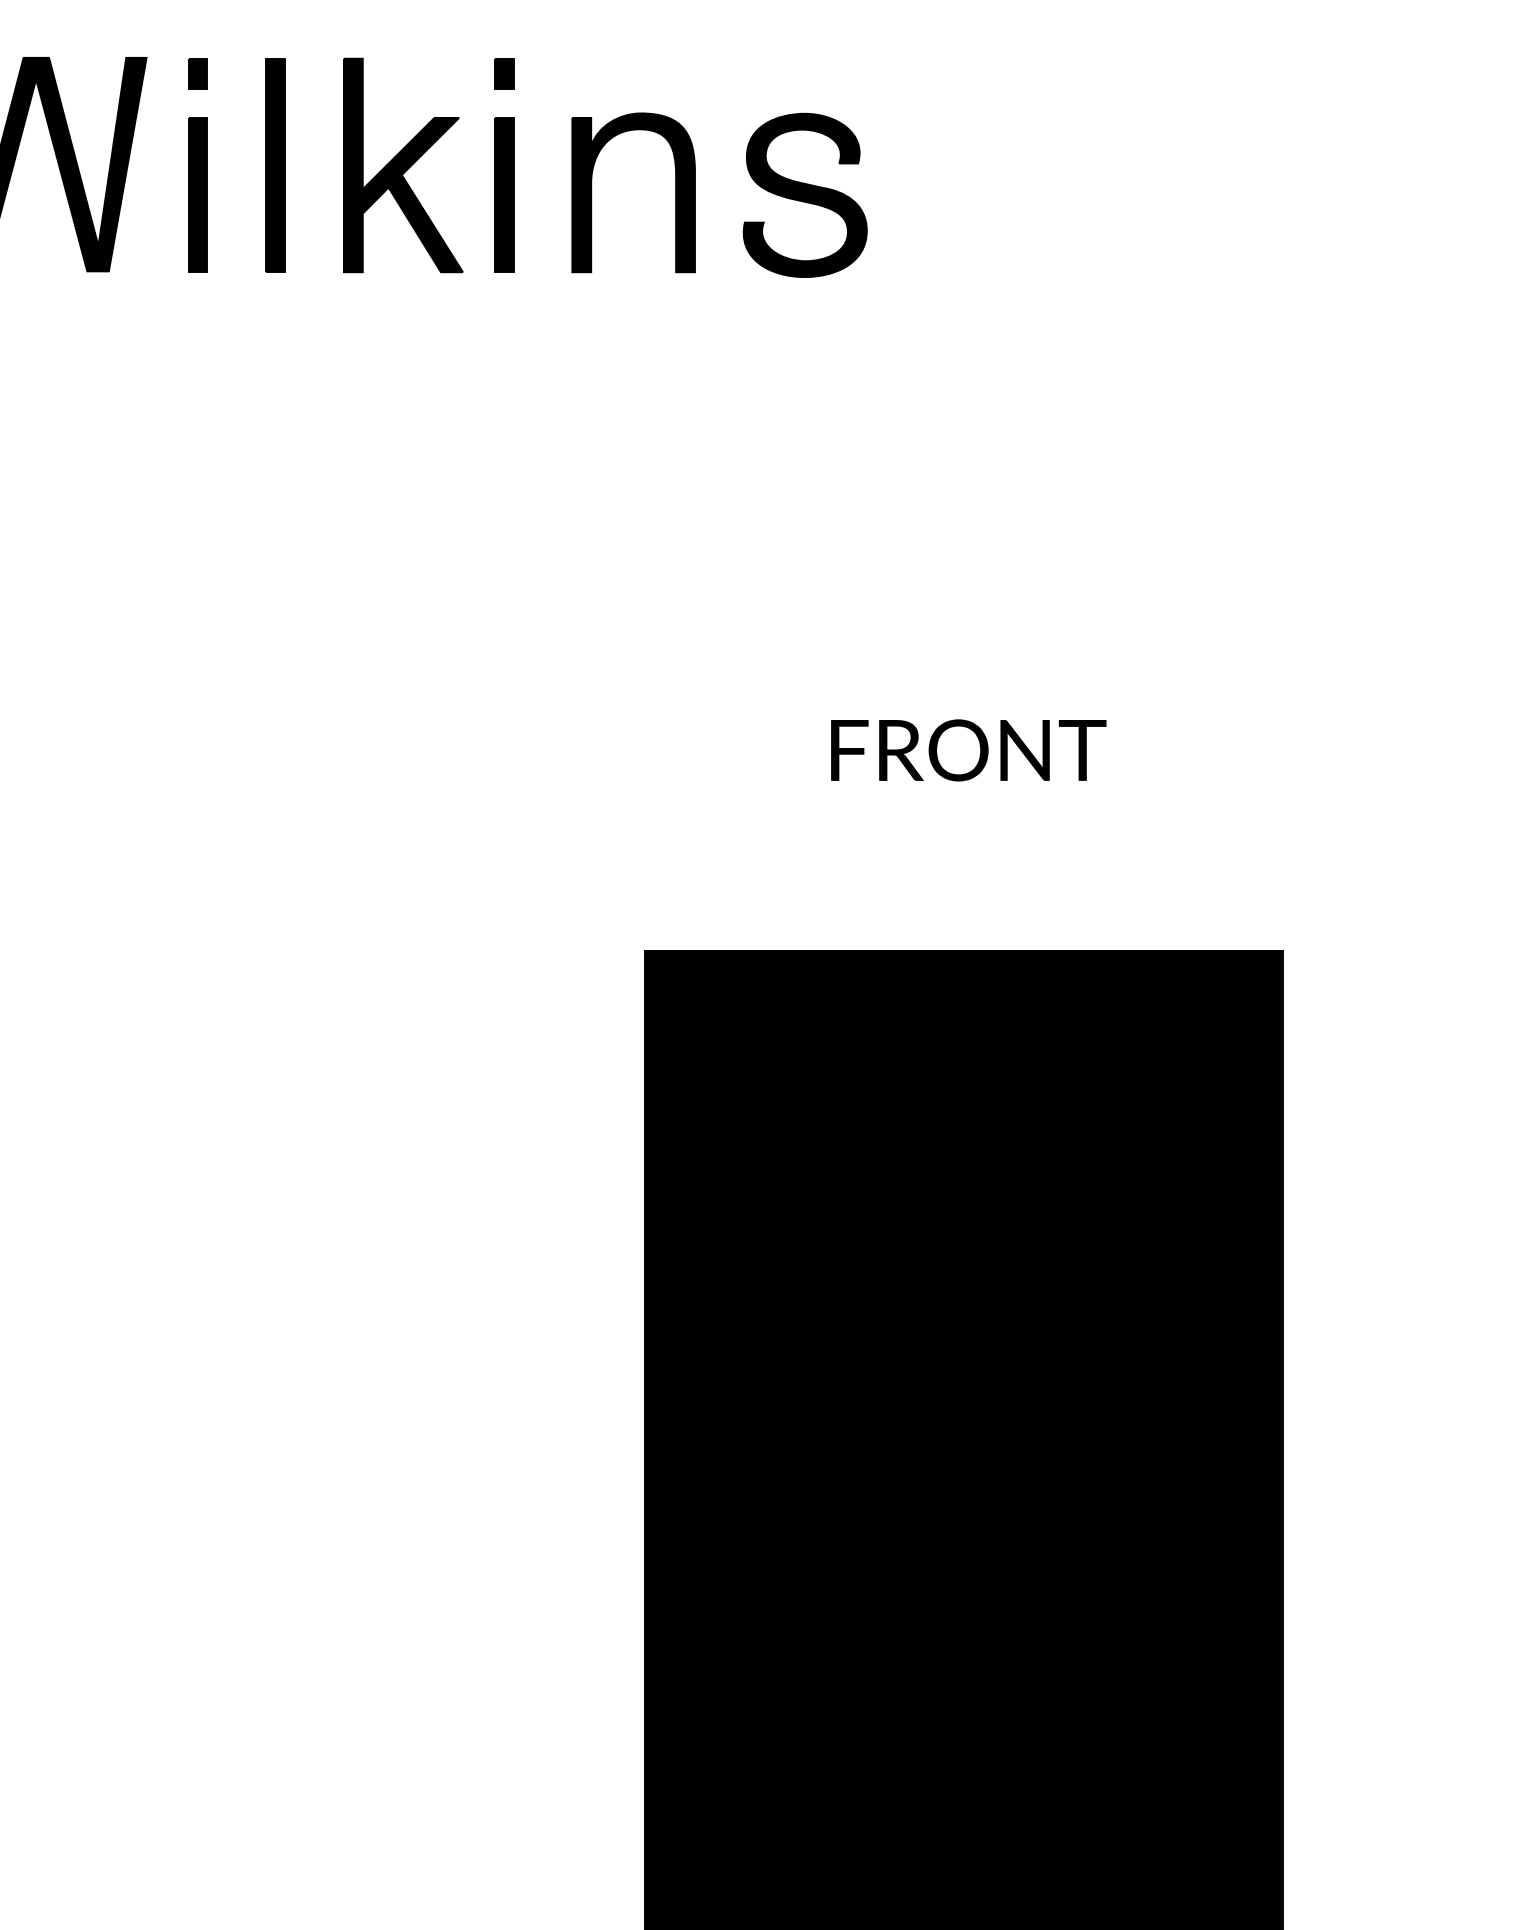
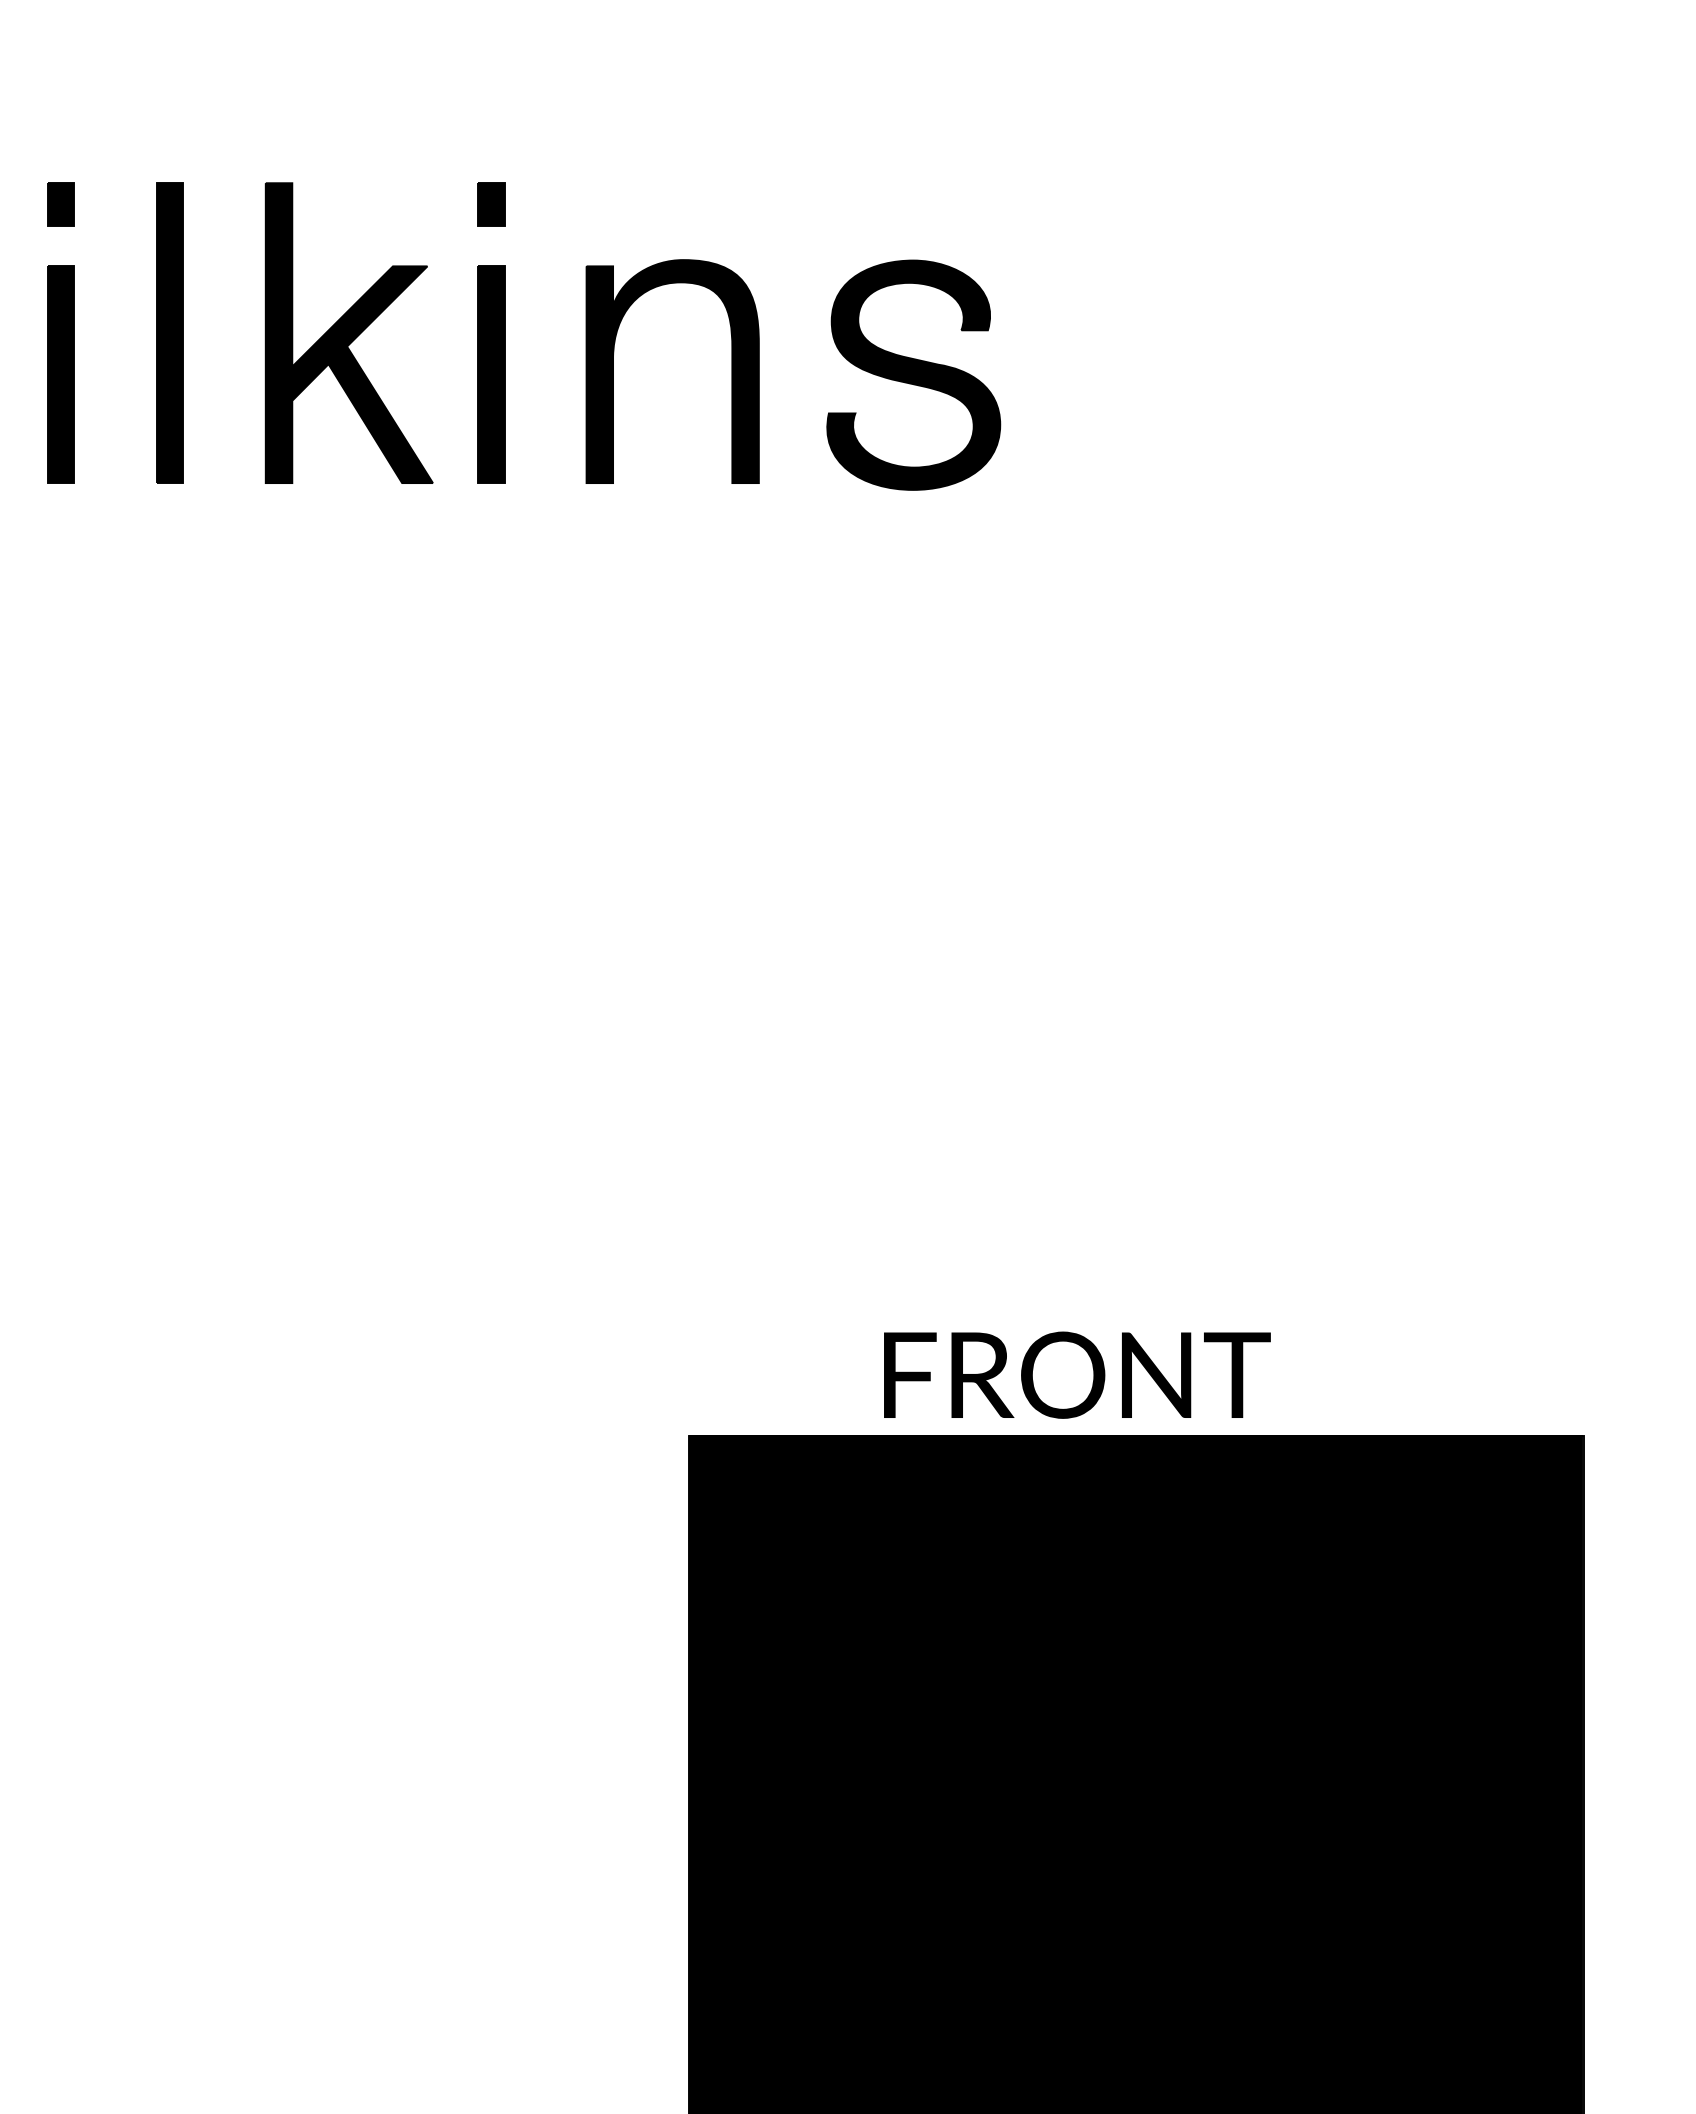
text: (968, 750) -> (1077, 1375), moved

